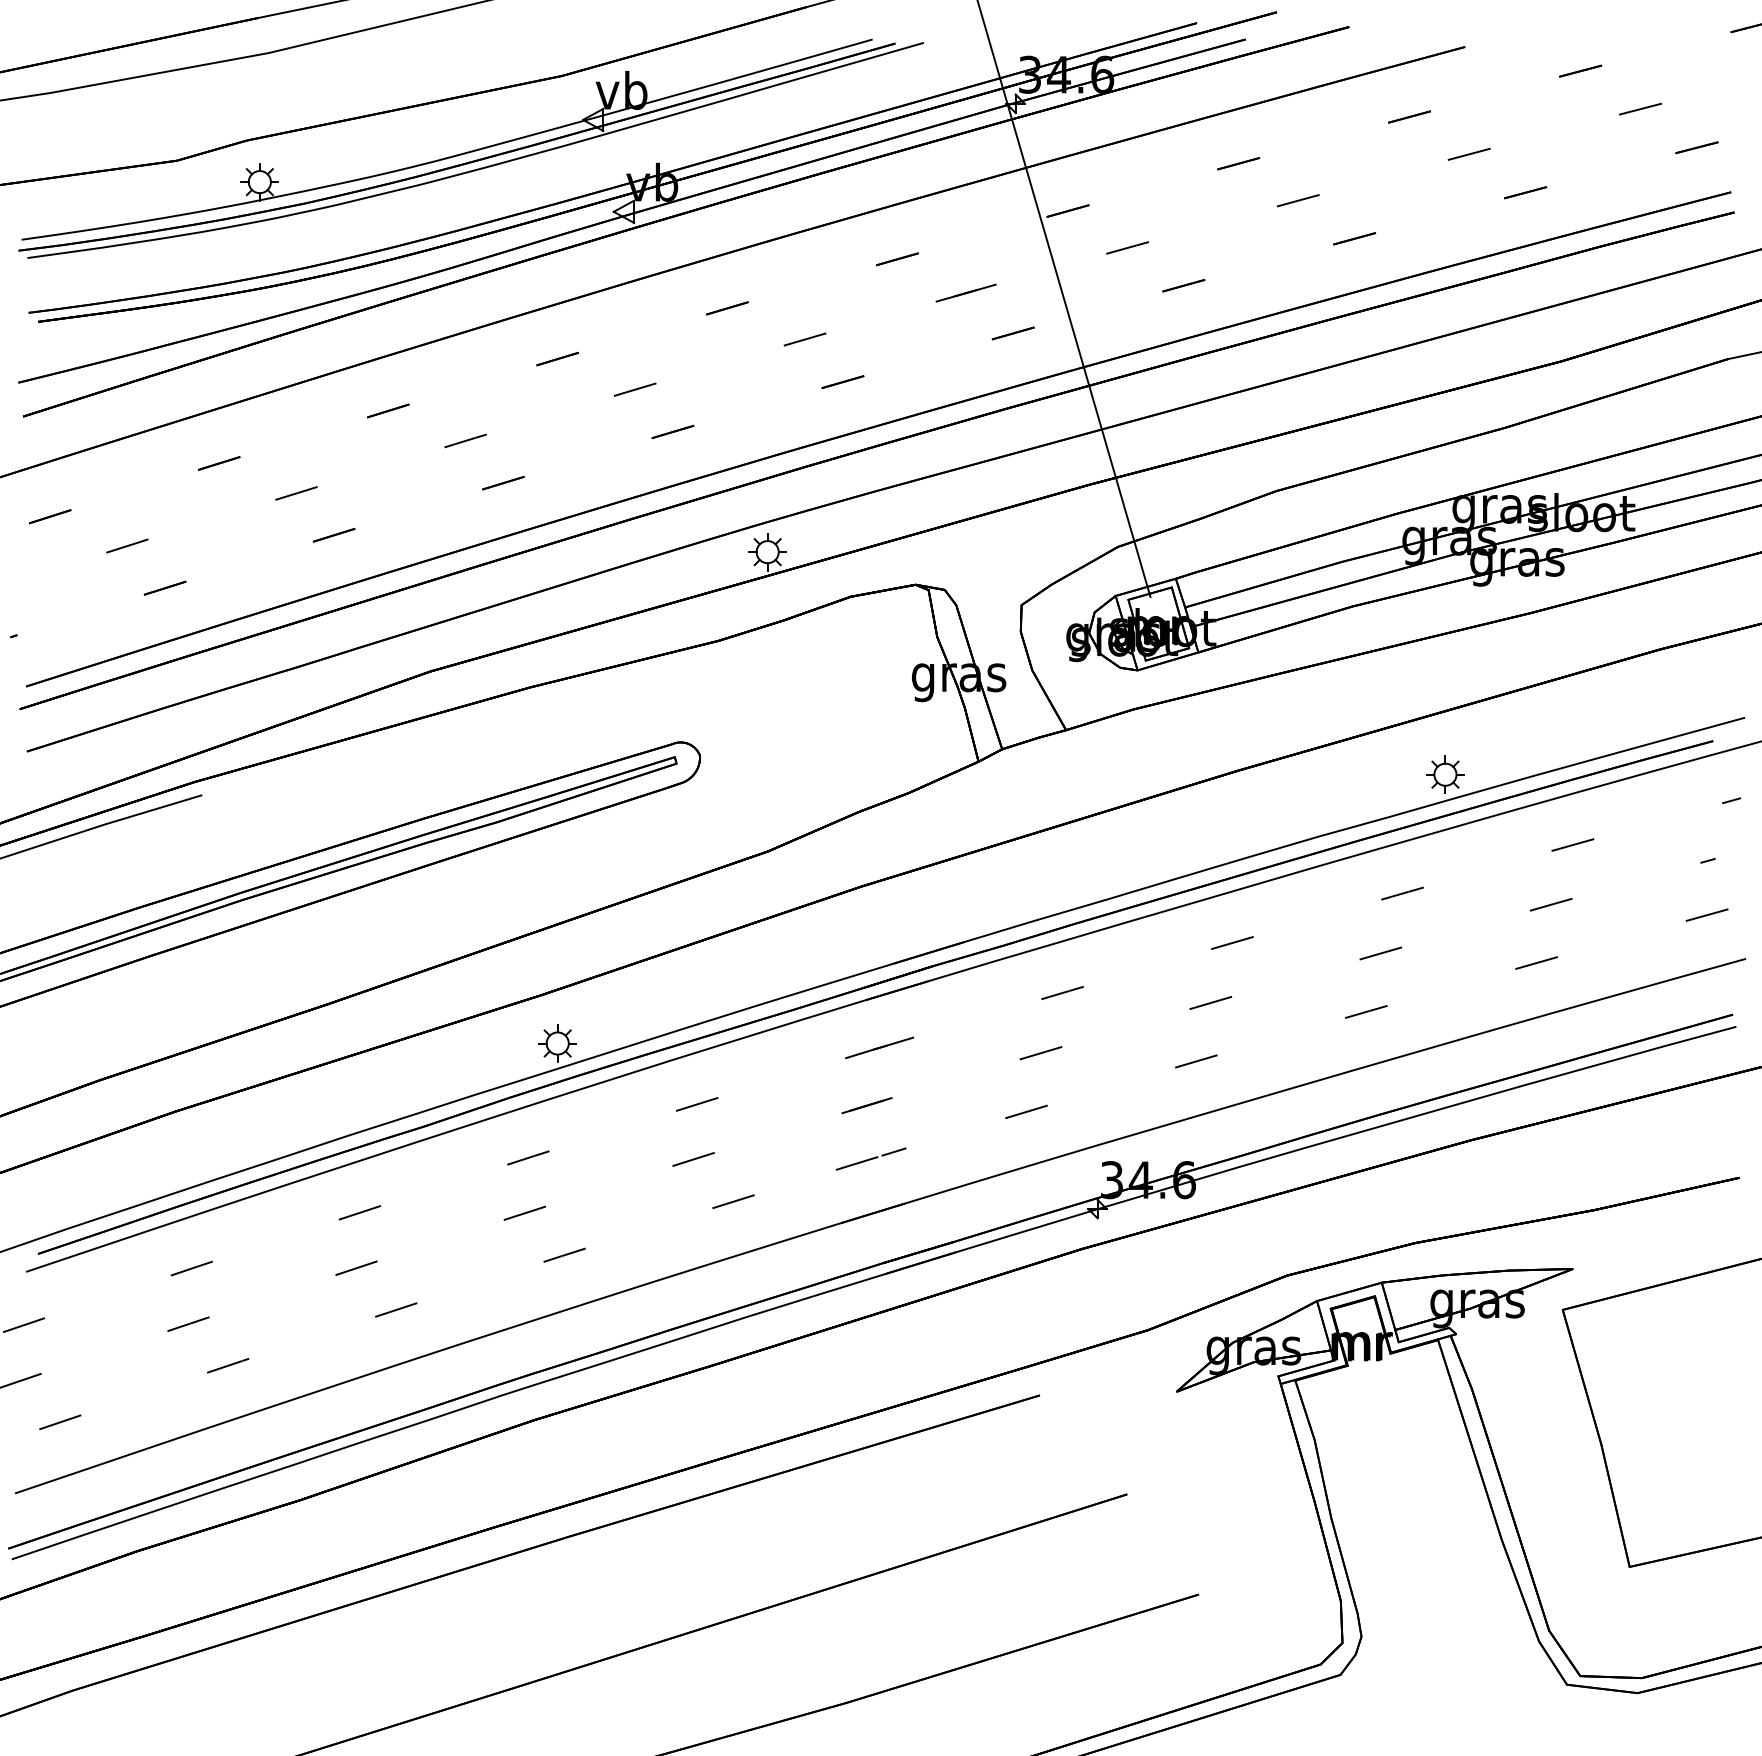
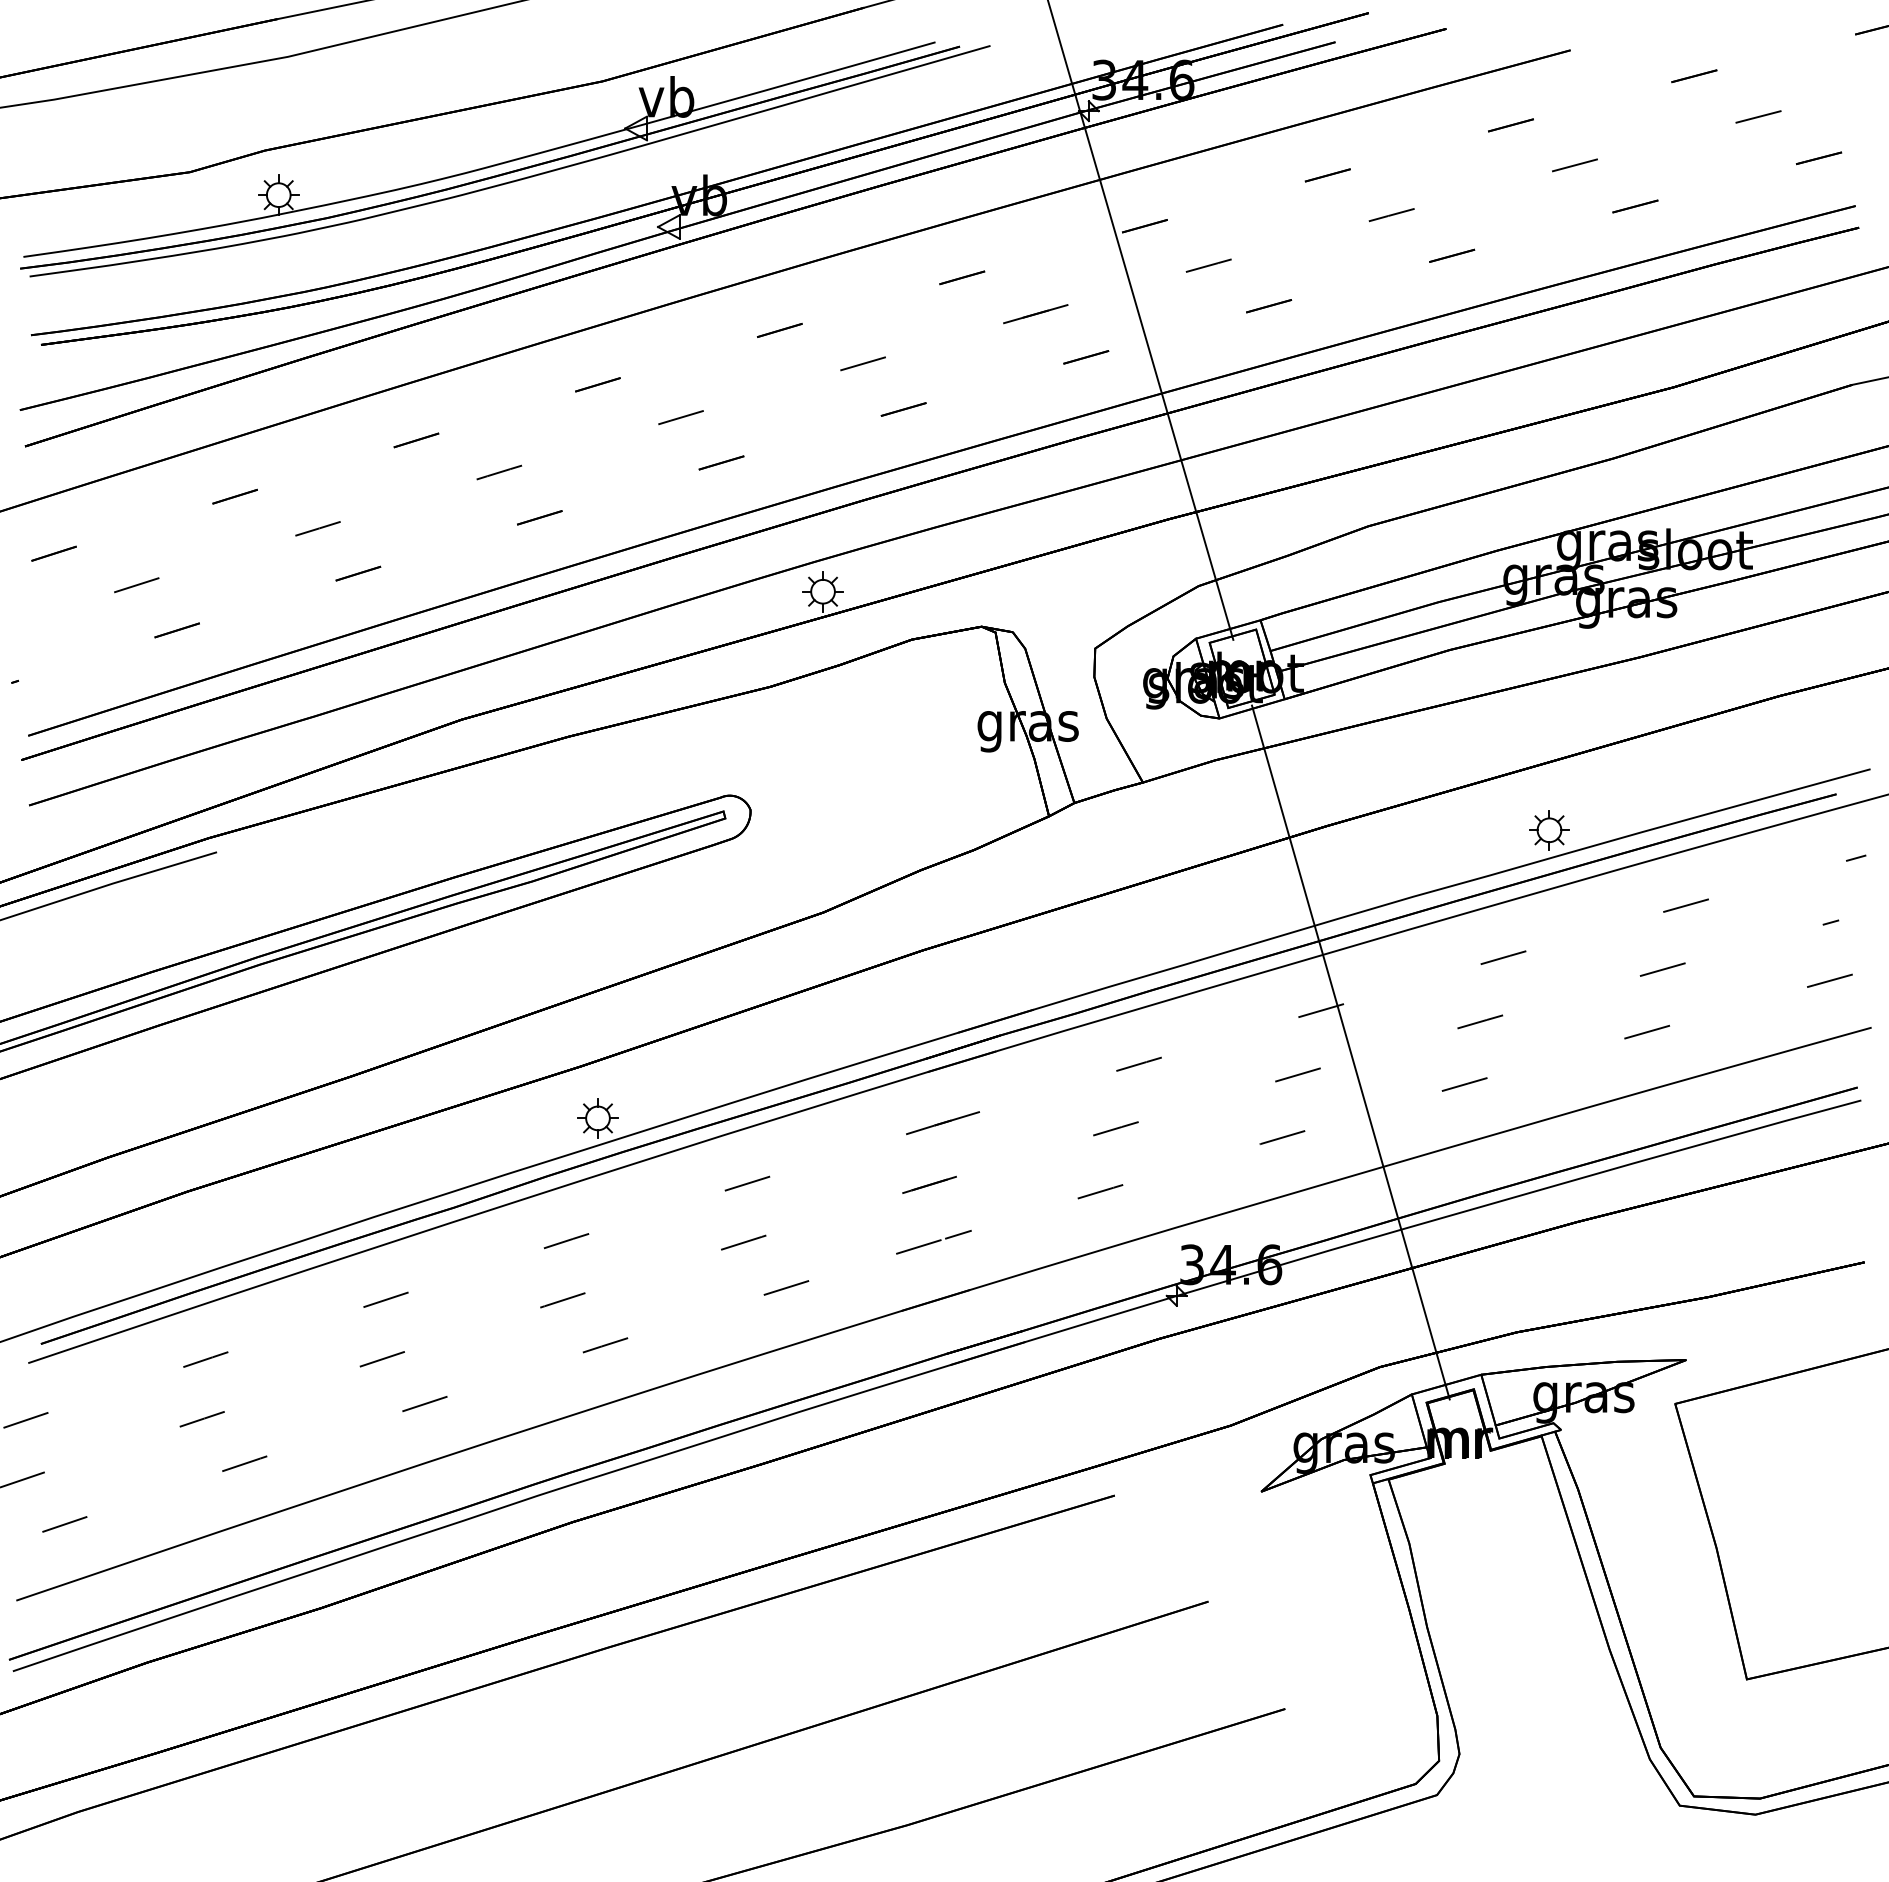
line: (1259, 982) -> (1350, 1052), added

